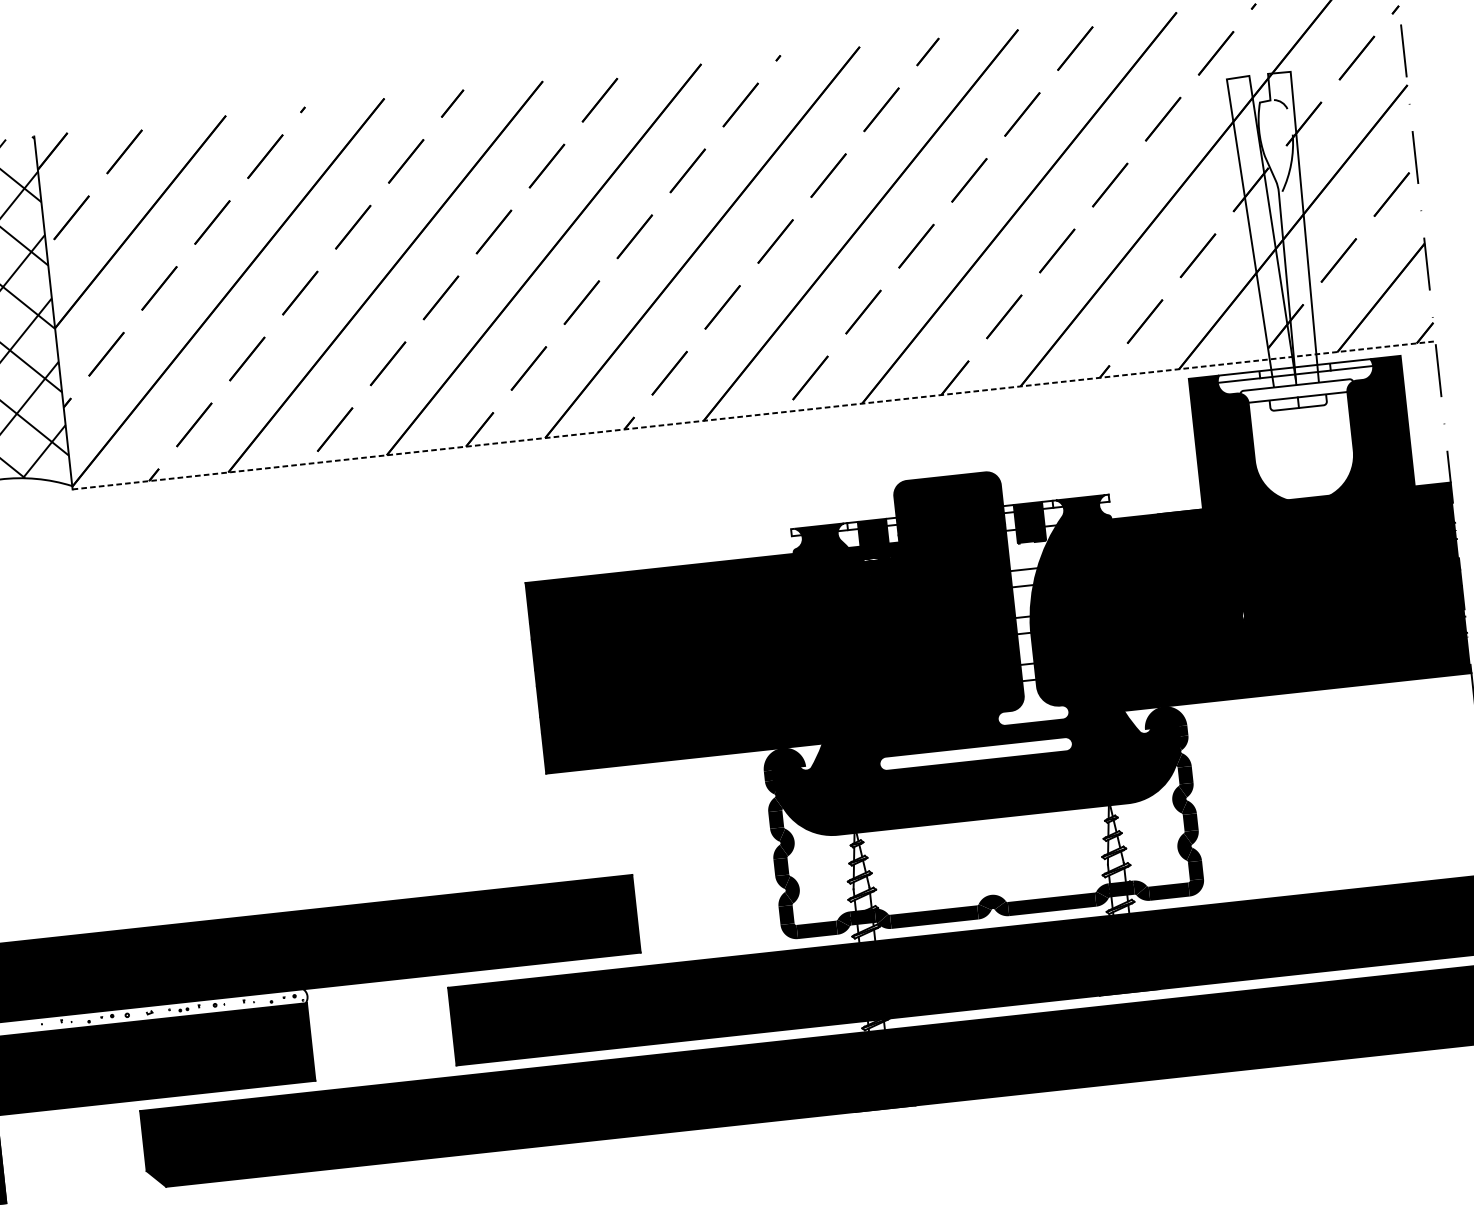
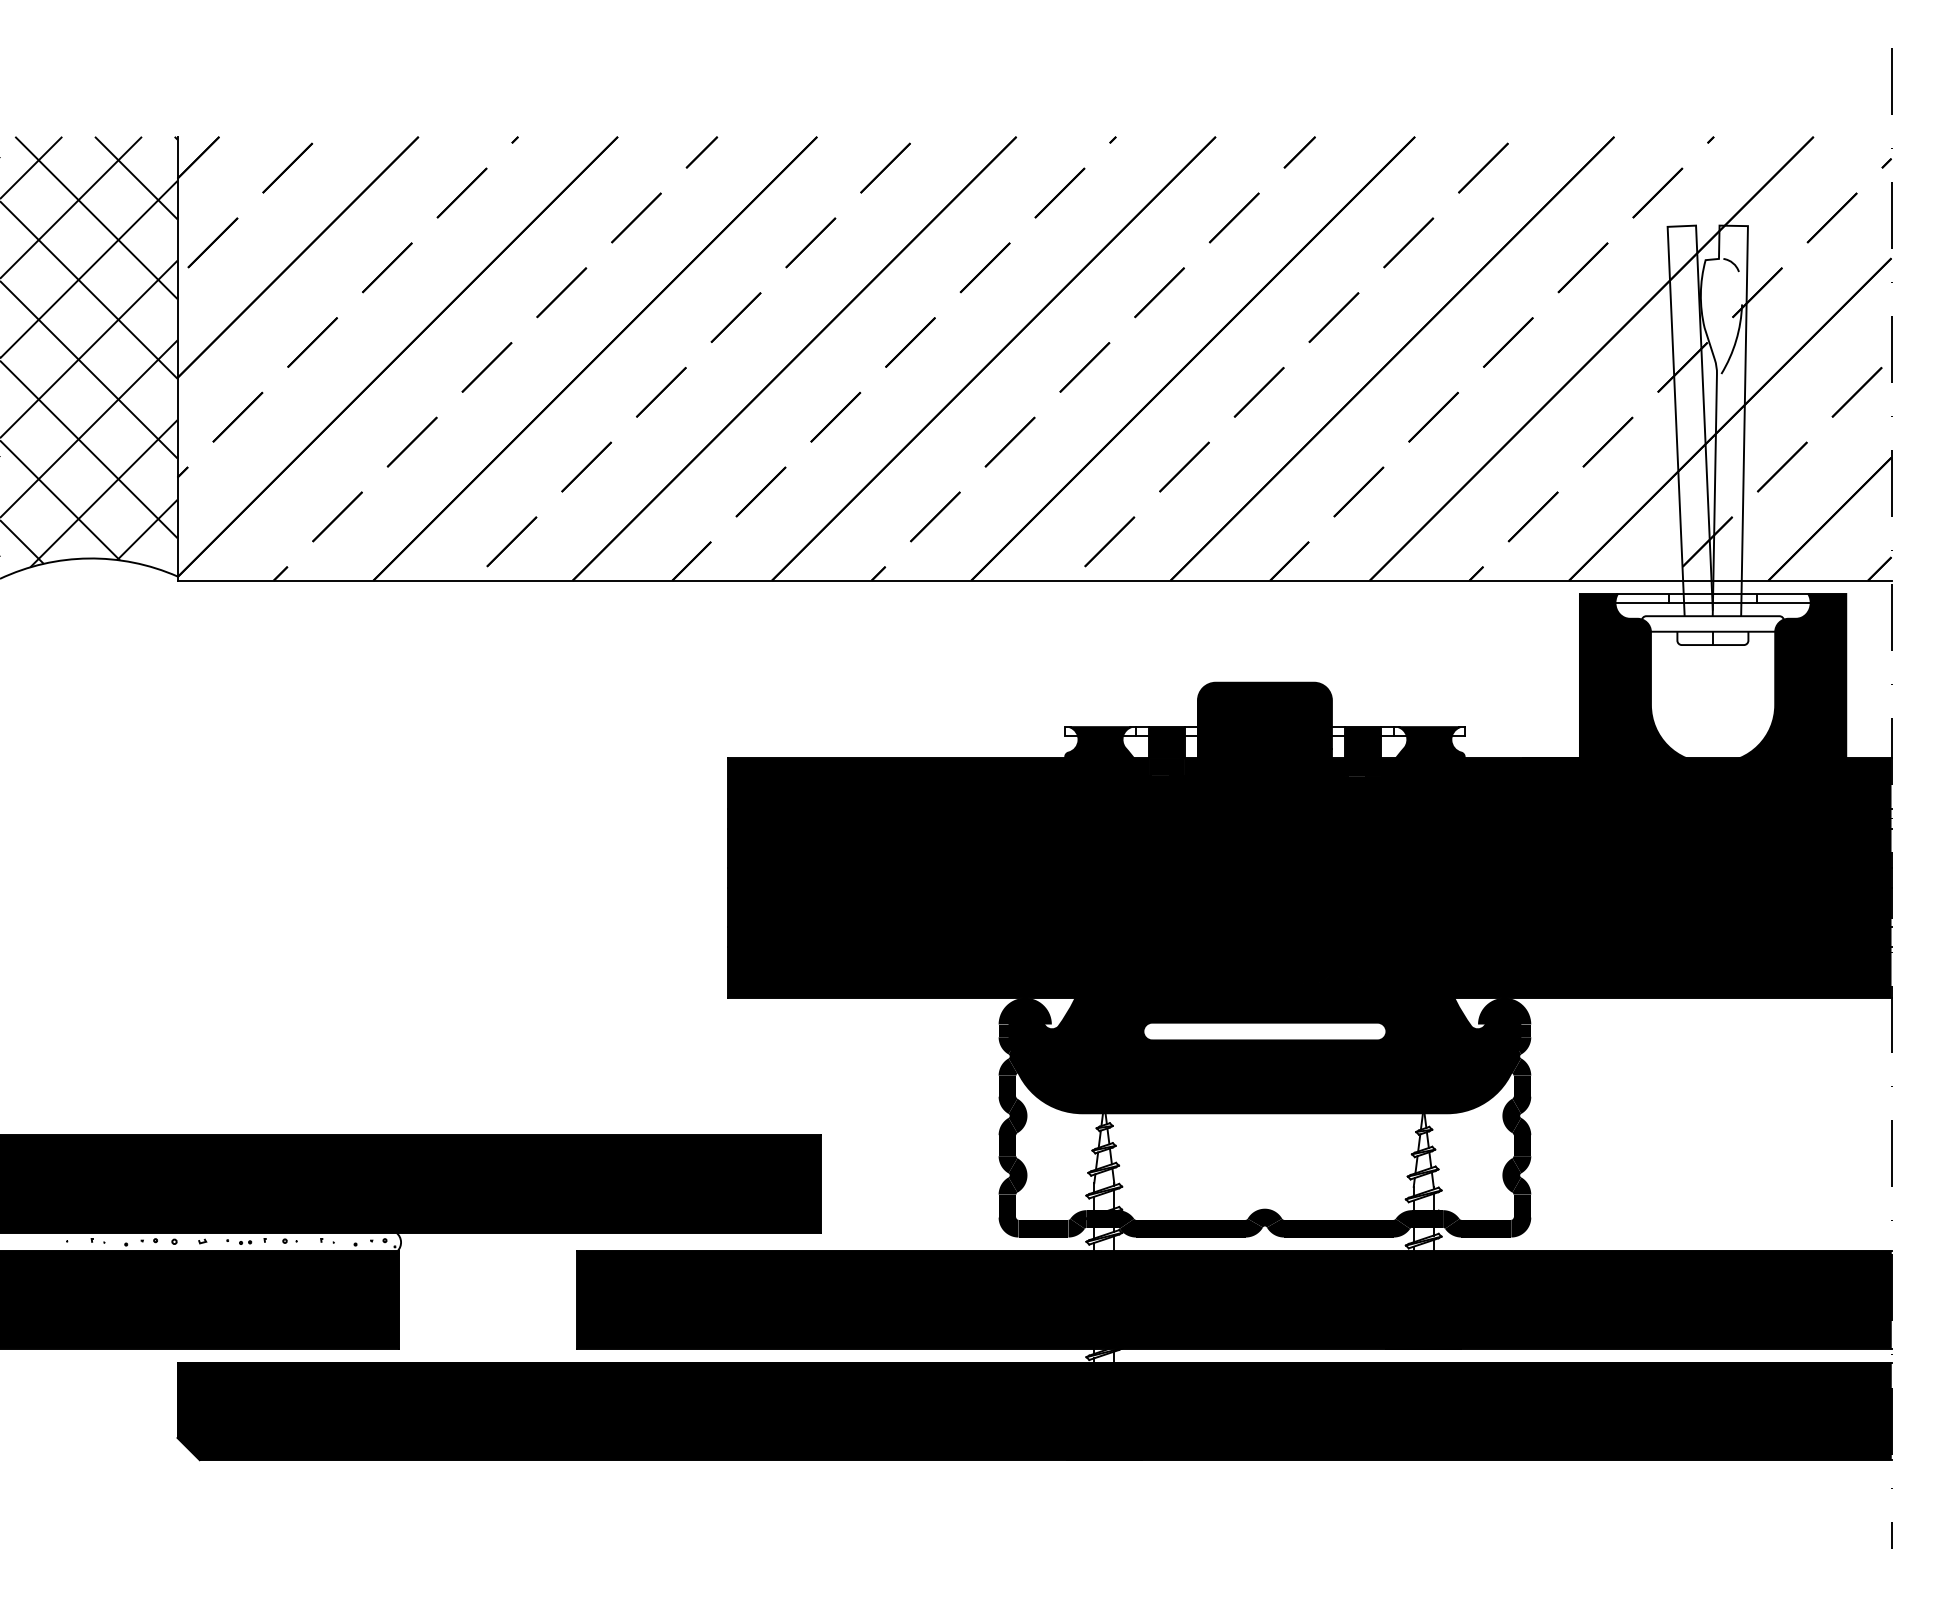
line: (753, 415) -> (1034, 580), dashed -> solid
fill: (1027, 626) -> (1346, 879), added

